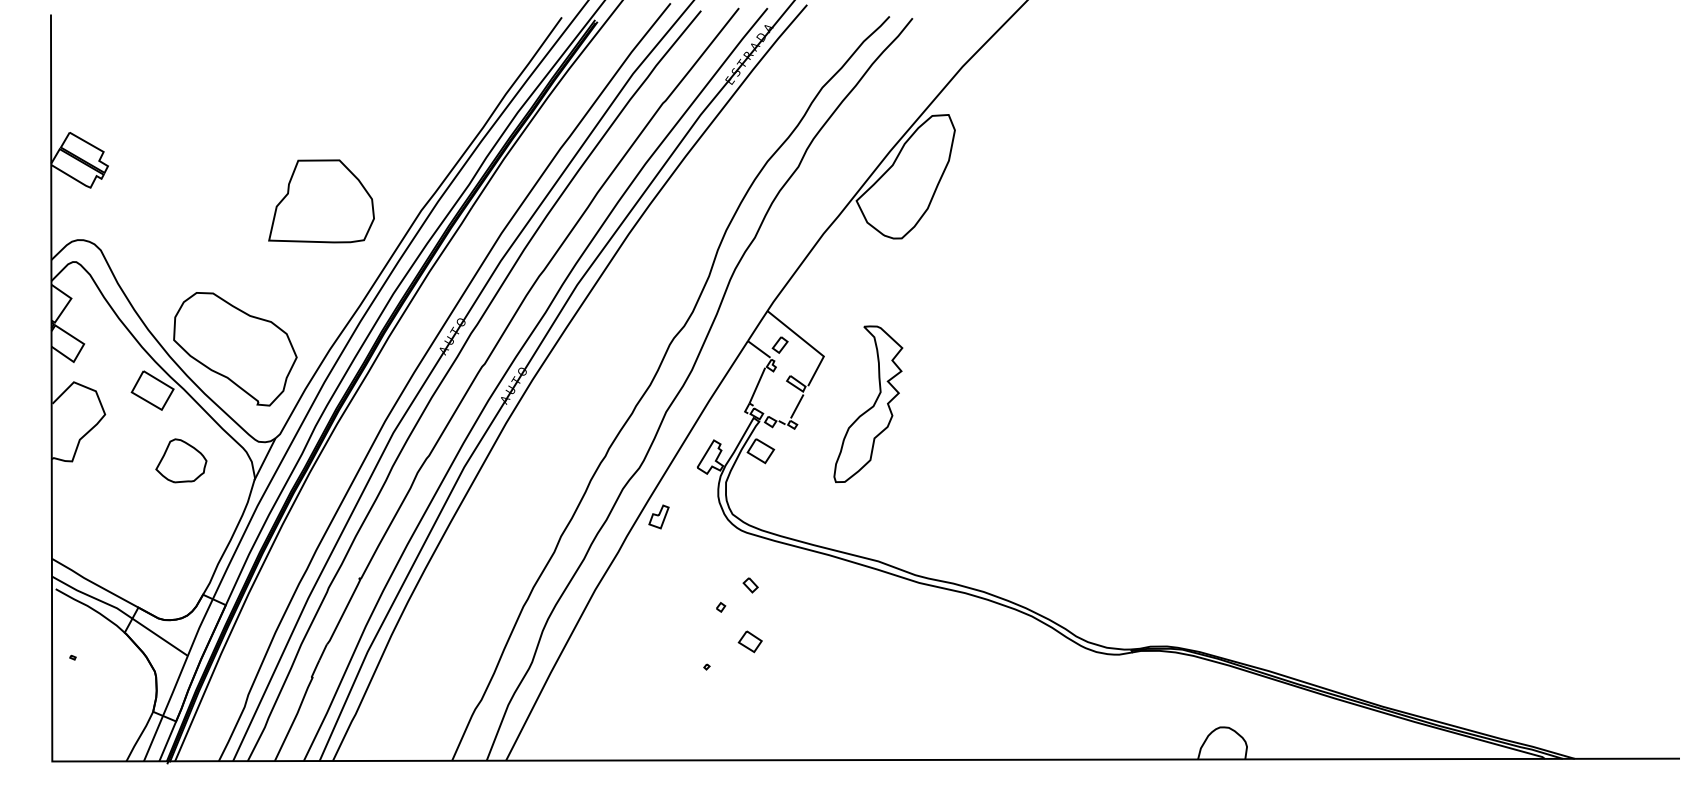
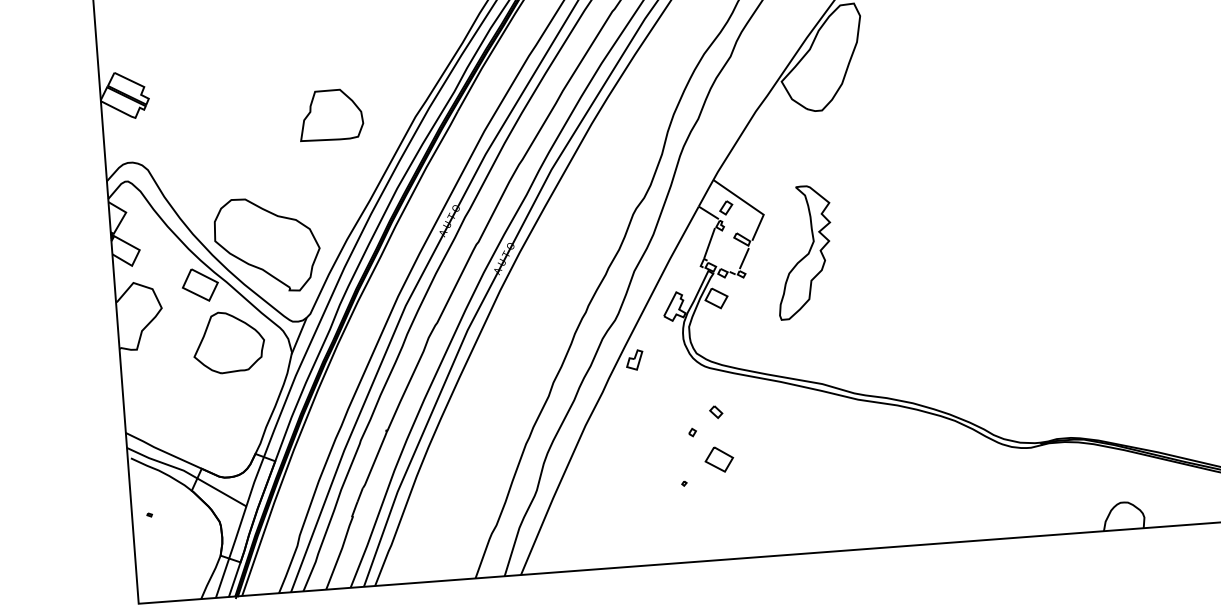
part: (321, 201) -> (330, 115), size x0.71
part: (181, 460) -> (228, 342), size x1.67
part: (750, 641) -> (719, 459), size x1.43

